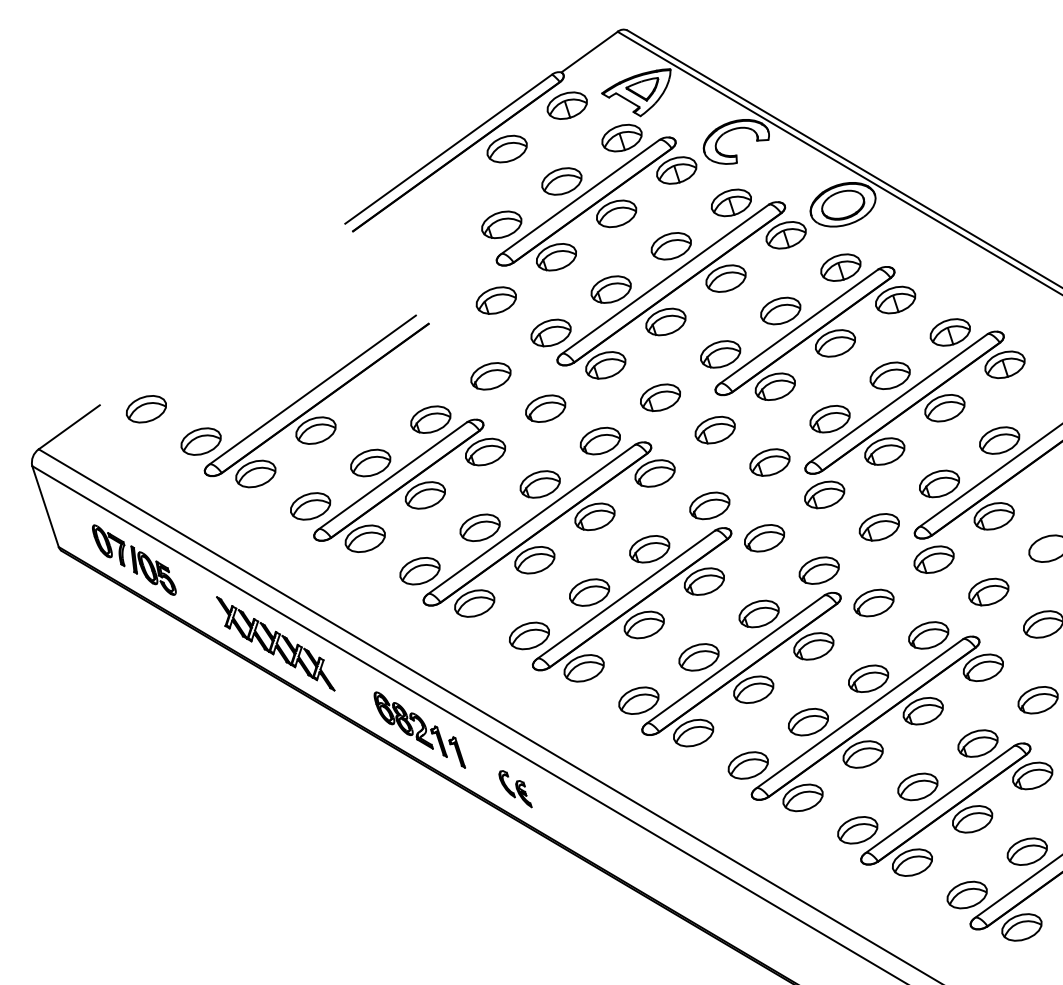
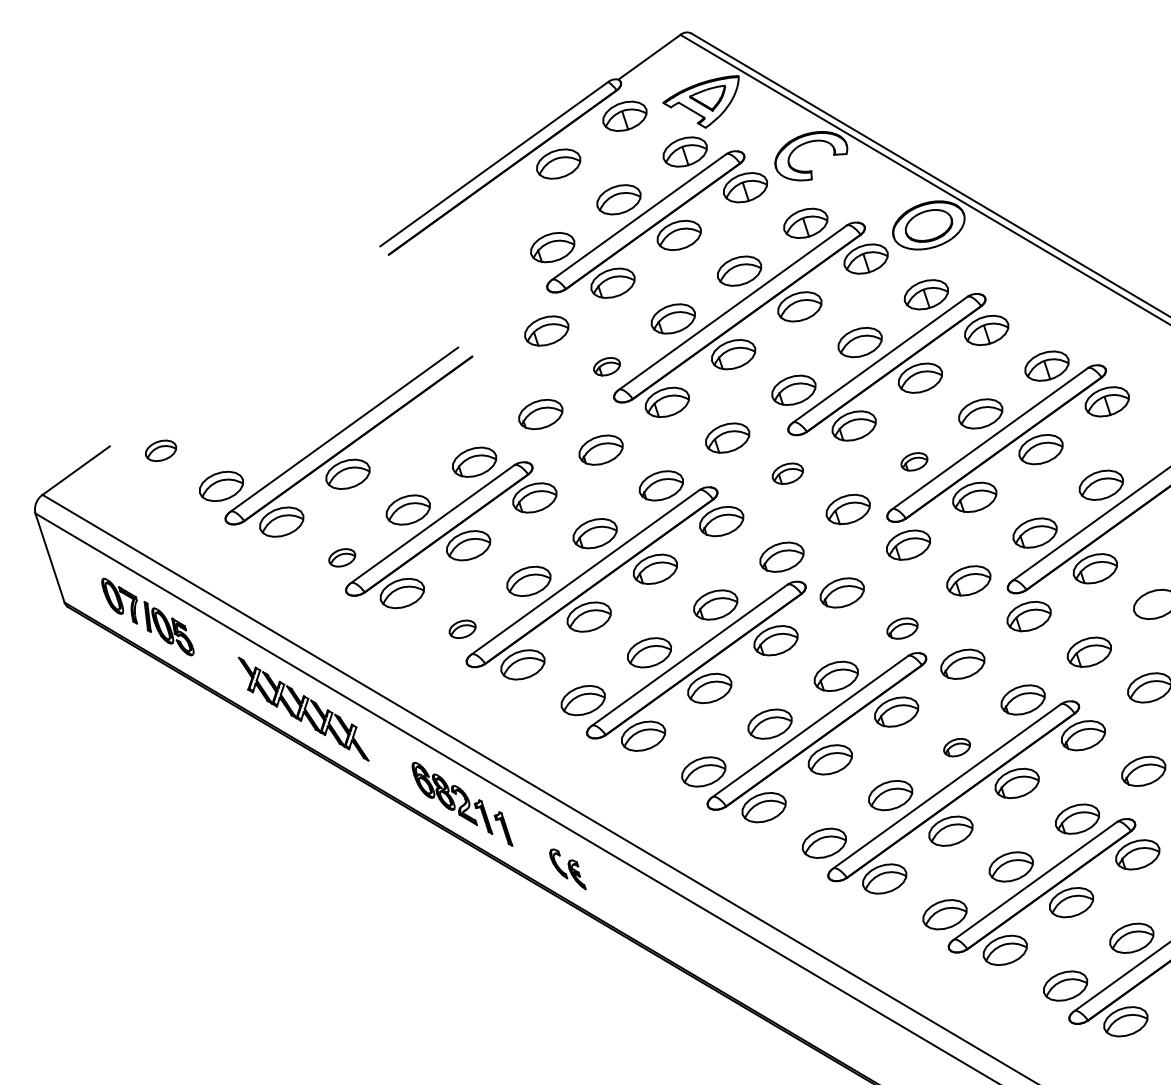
part: (550, 332) -> (606, 366), size x0.6
part: (145, 409) -> (160, 451), size x0.7
part: (829, 419) -> (913, 462), size x0.6
part: (714, 429) -> (787, 473), size x0.7
part: (310, 506) -> (341, 557), size x0.6
part: (818, 570) -> (901, 628), size x0.7
part: (419, 571) -> (462, 629), size x0.6
part: (868, 678) -> (956, 747), size x0.6

